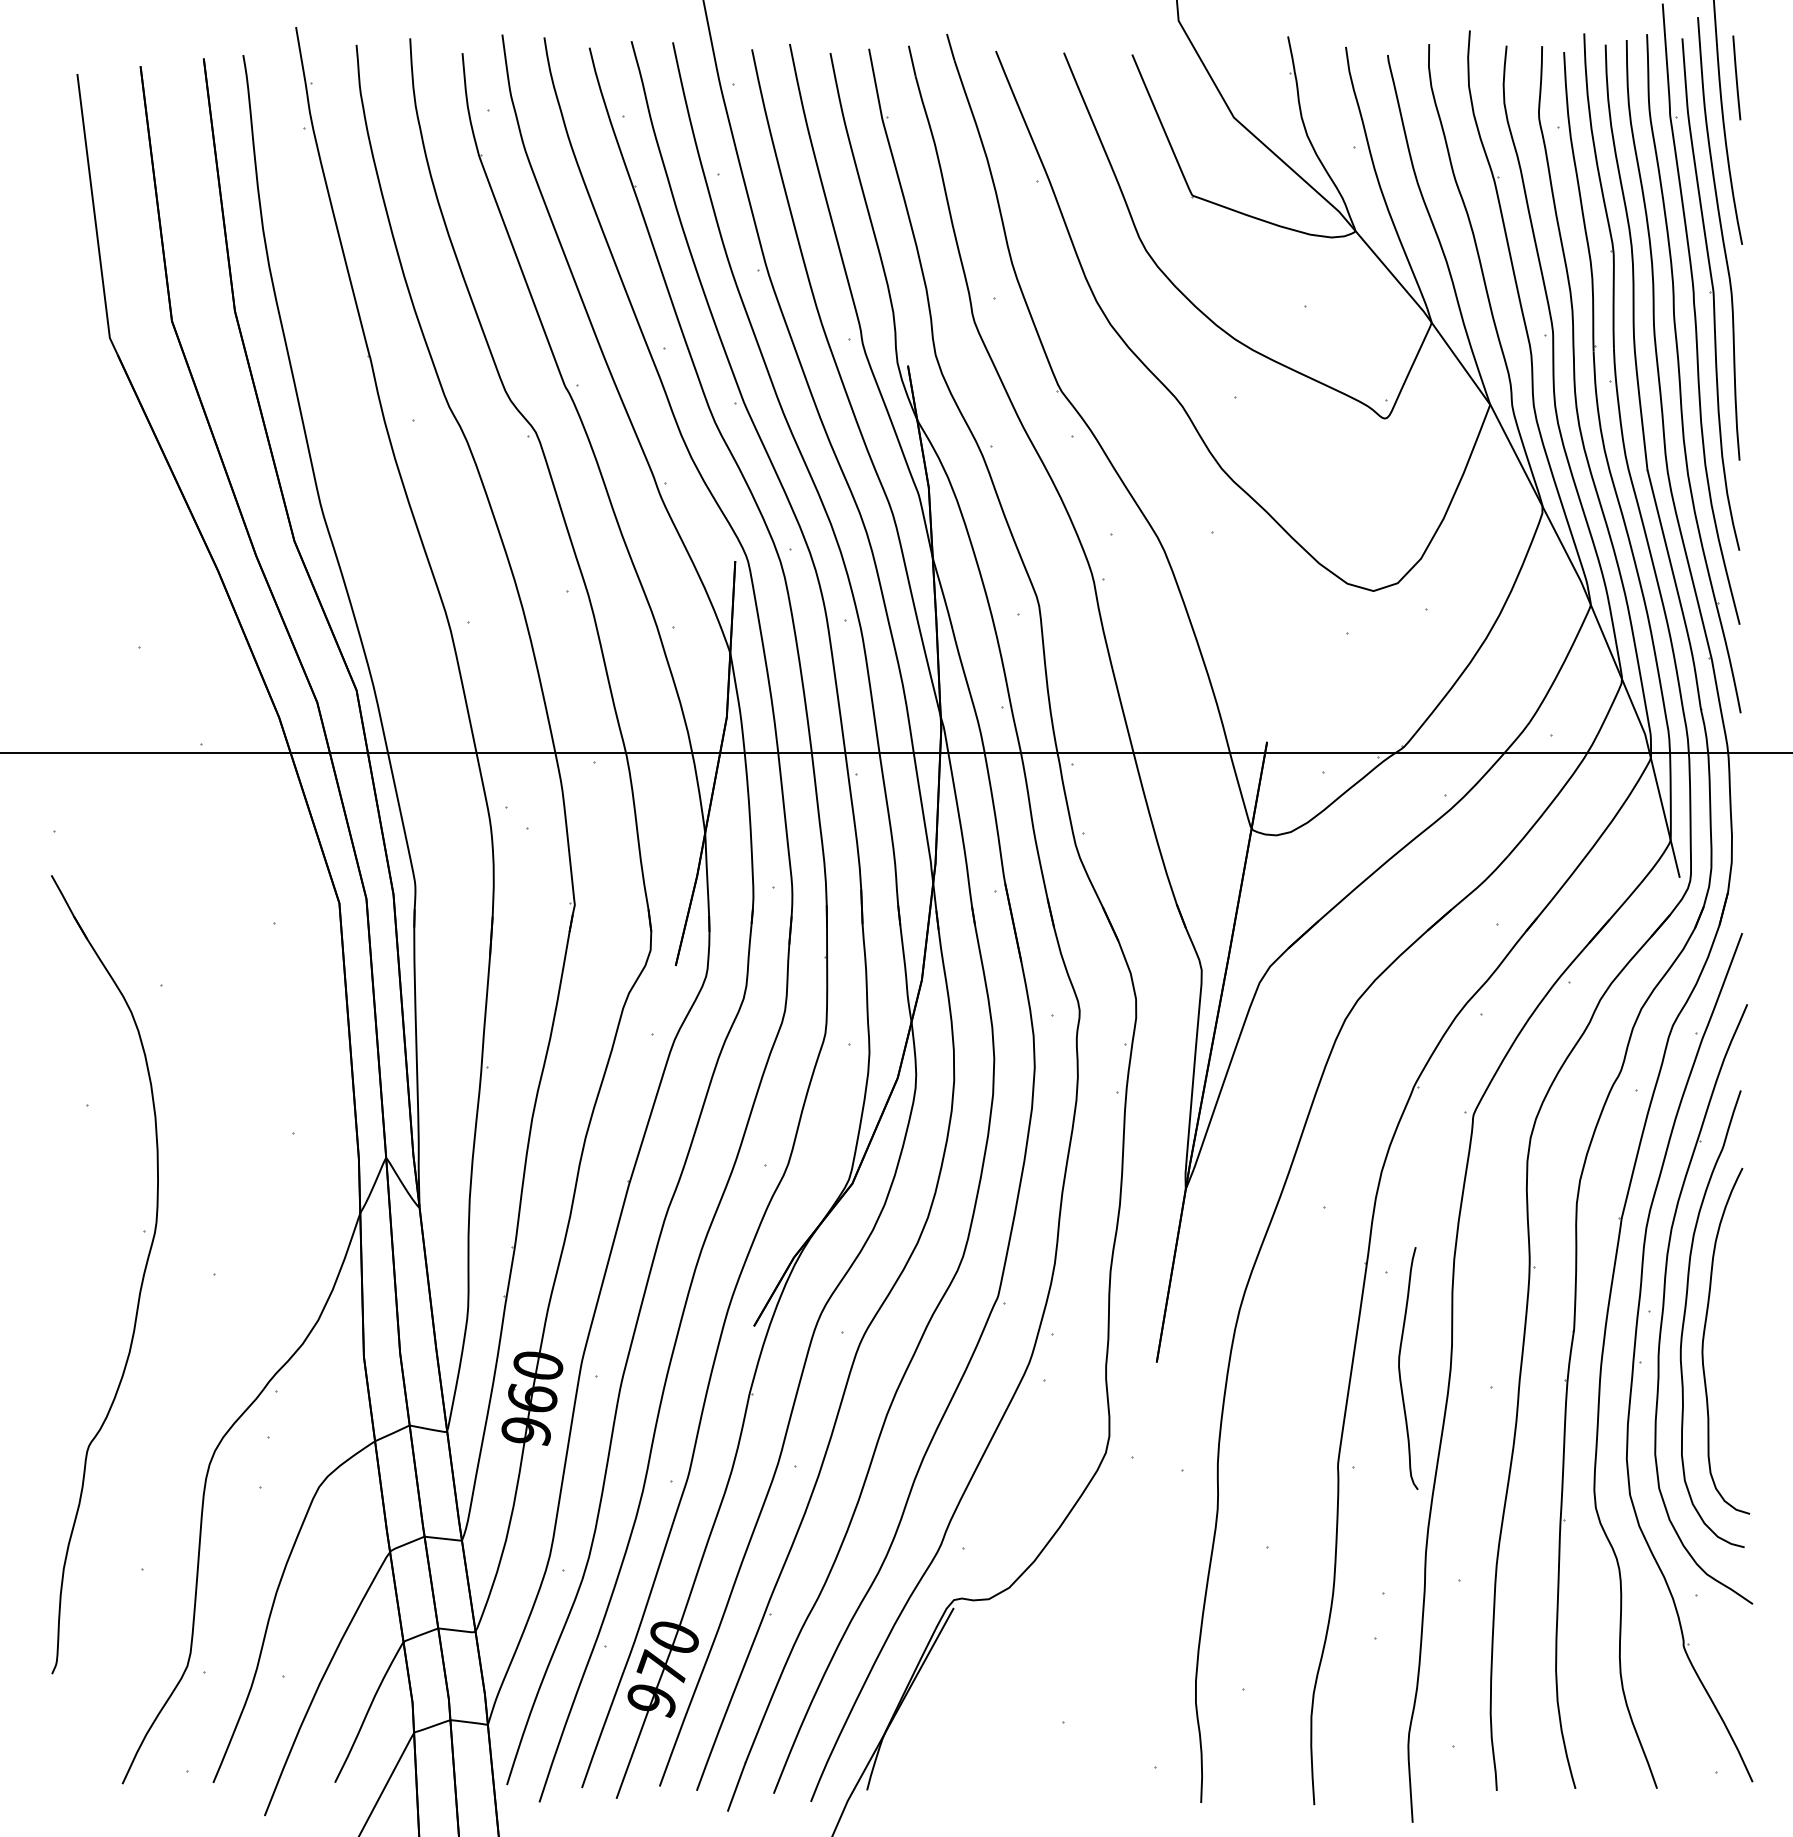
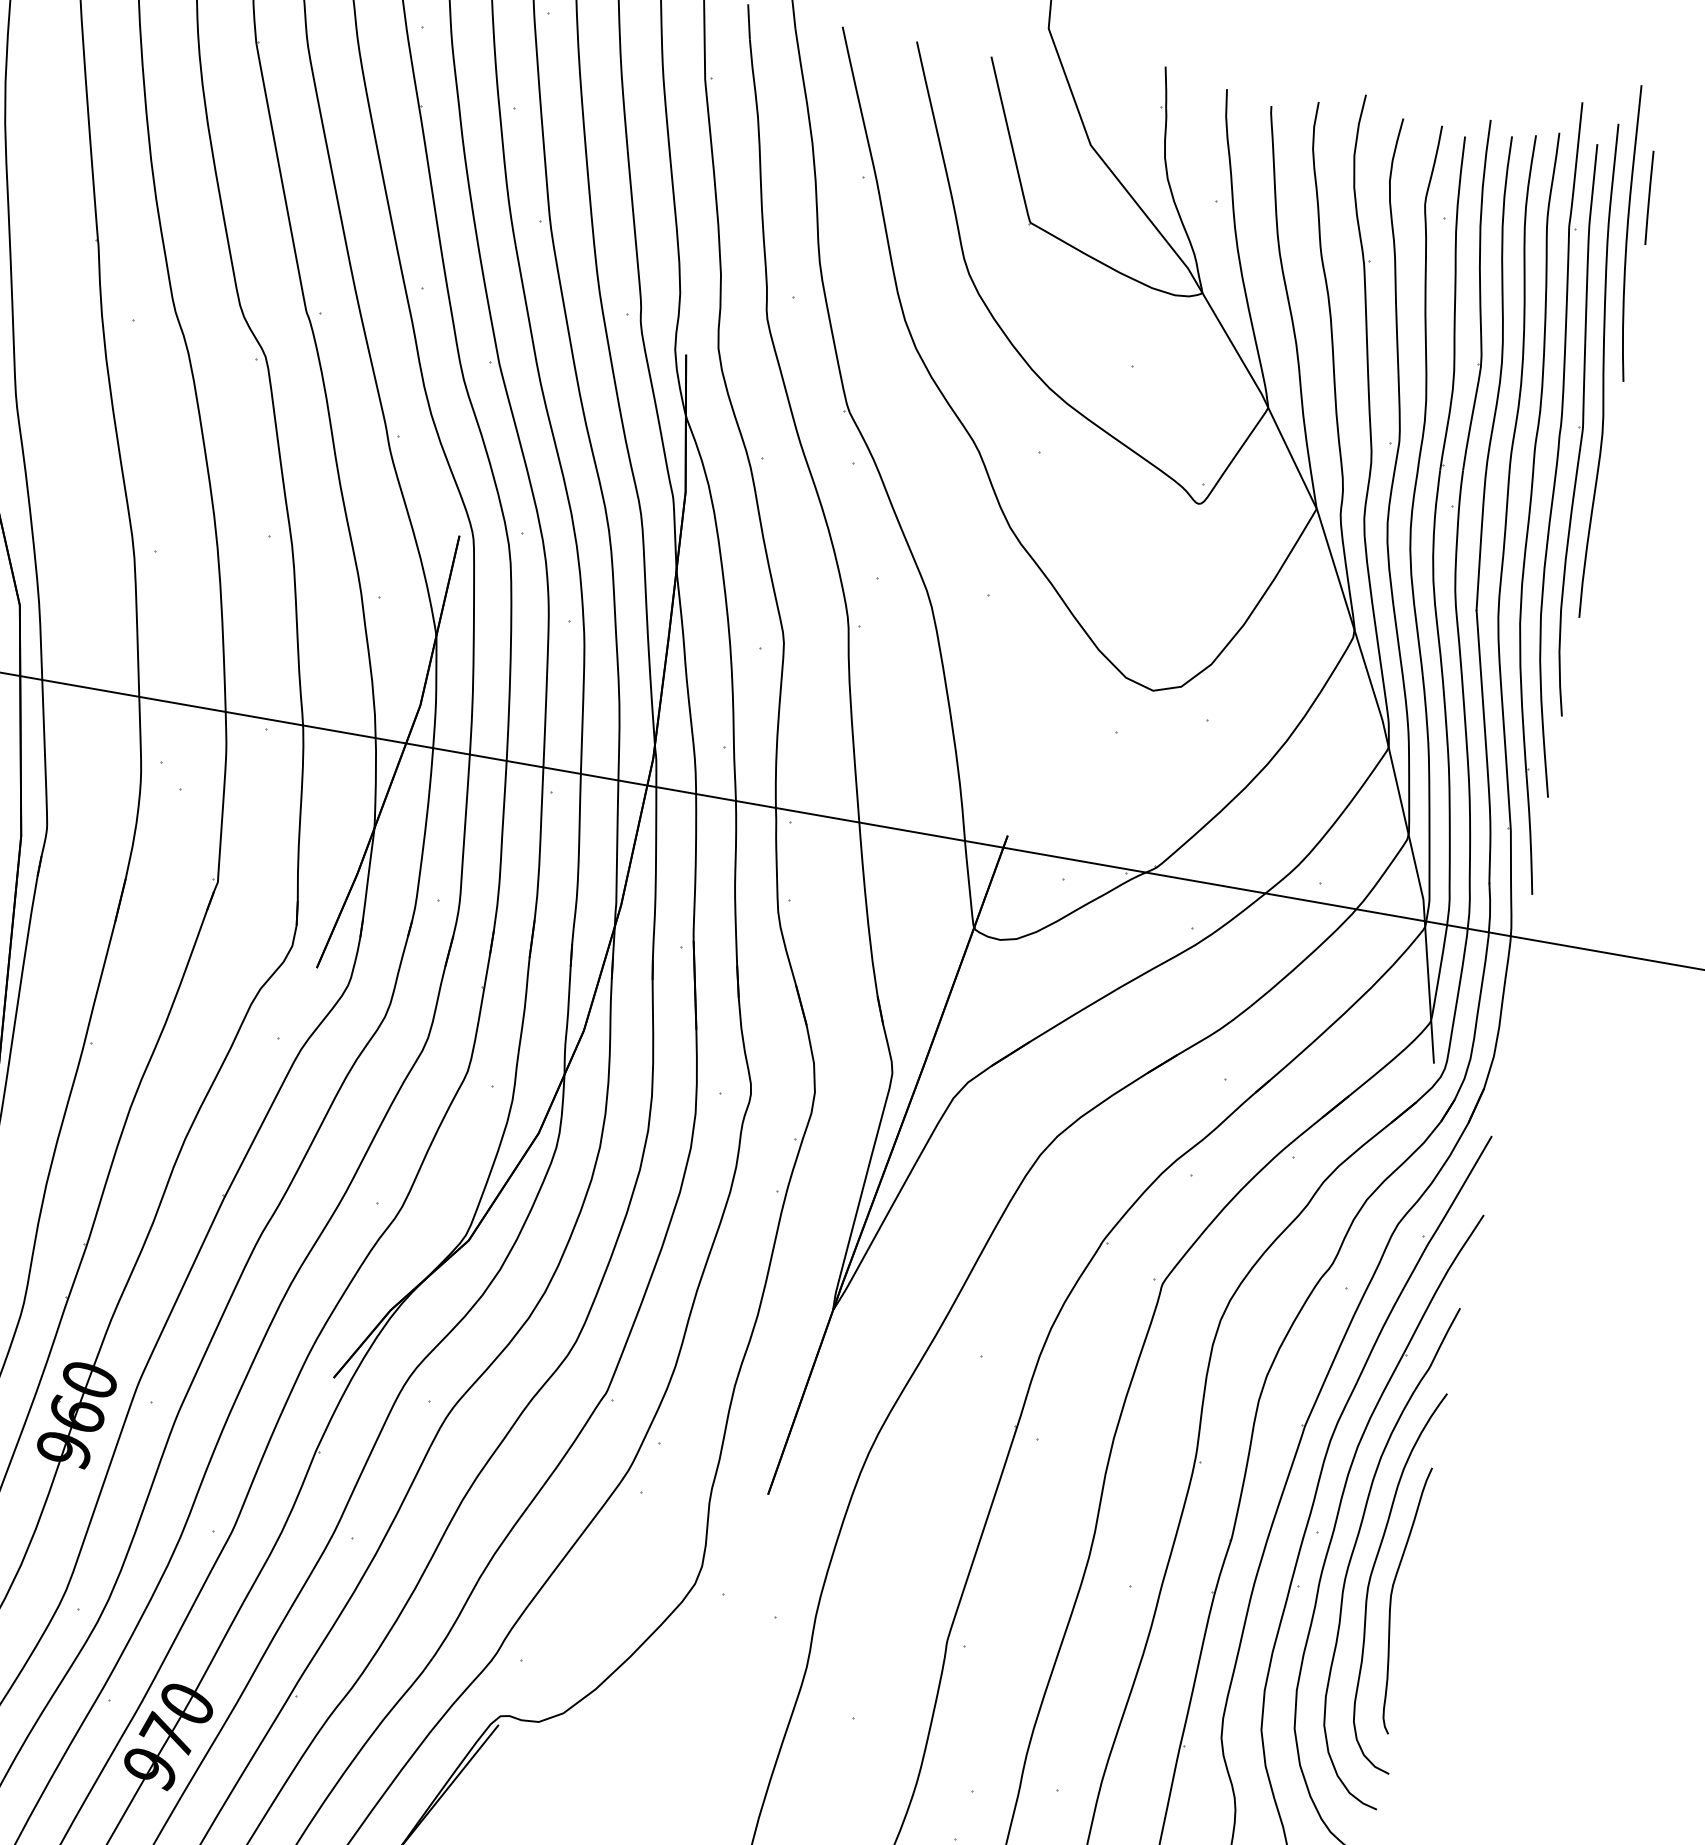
curve: (1400, 1368) -> (1392, 1597), moved

